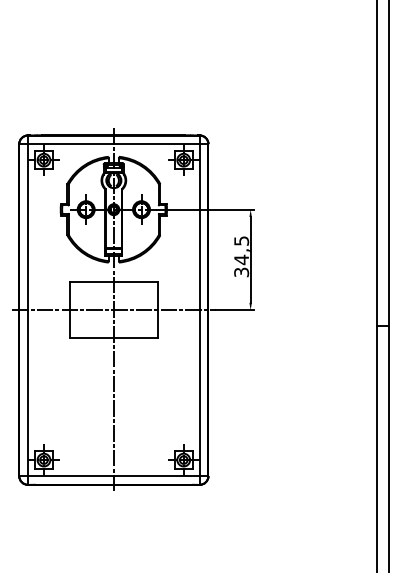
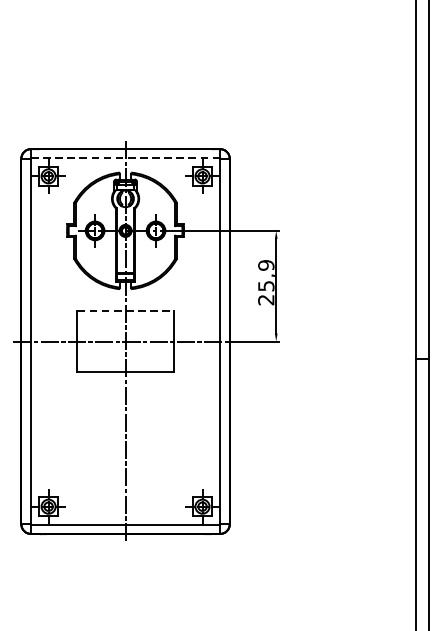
line: (113, 143) -> (125, 157), solid -> dashed
text: (241, 256) -> (266, 282), 34,5 -> 25,9
line: (113, 282) -> (125, 311), solid -> dashed

